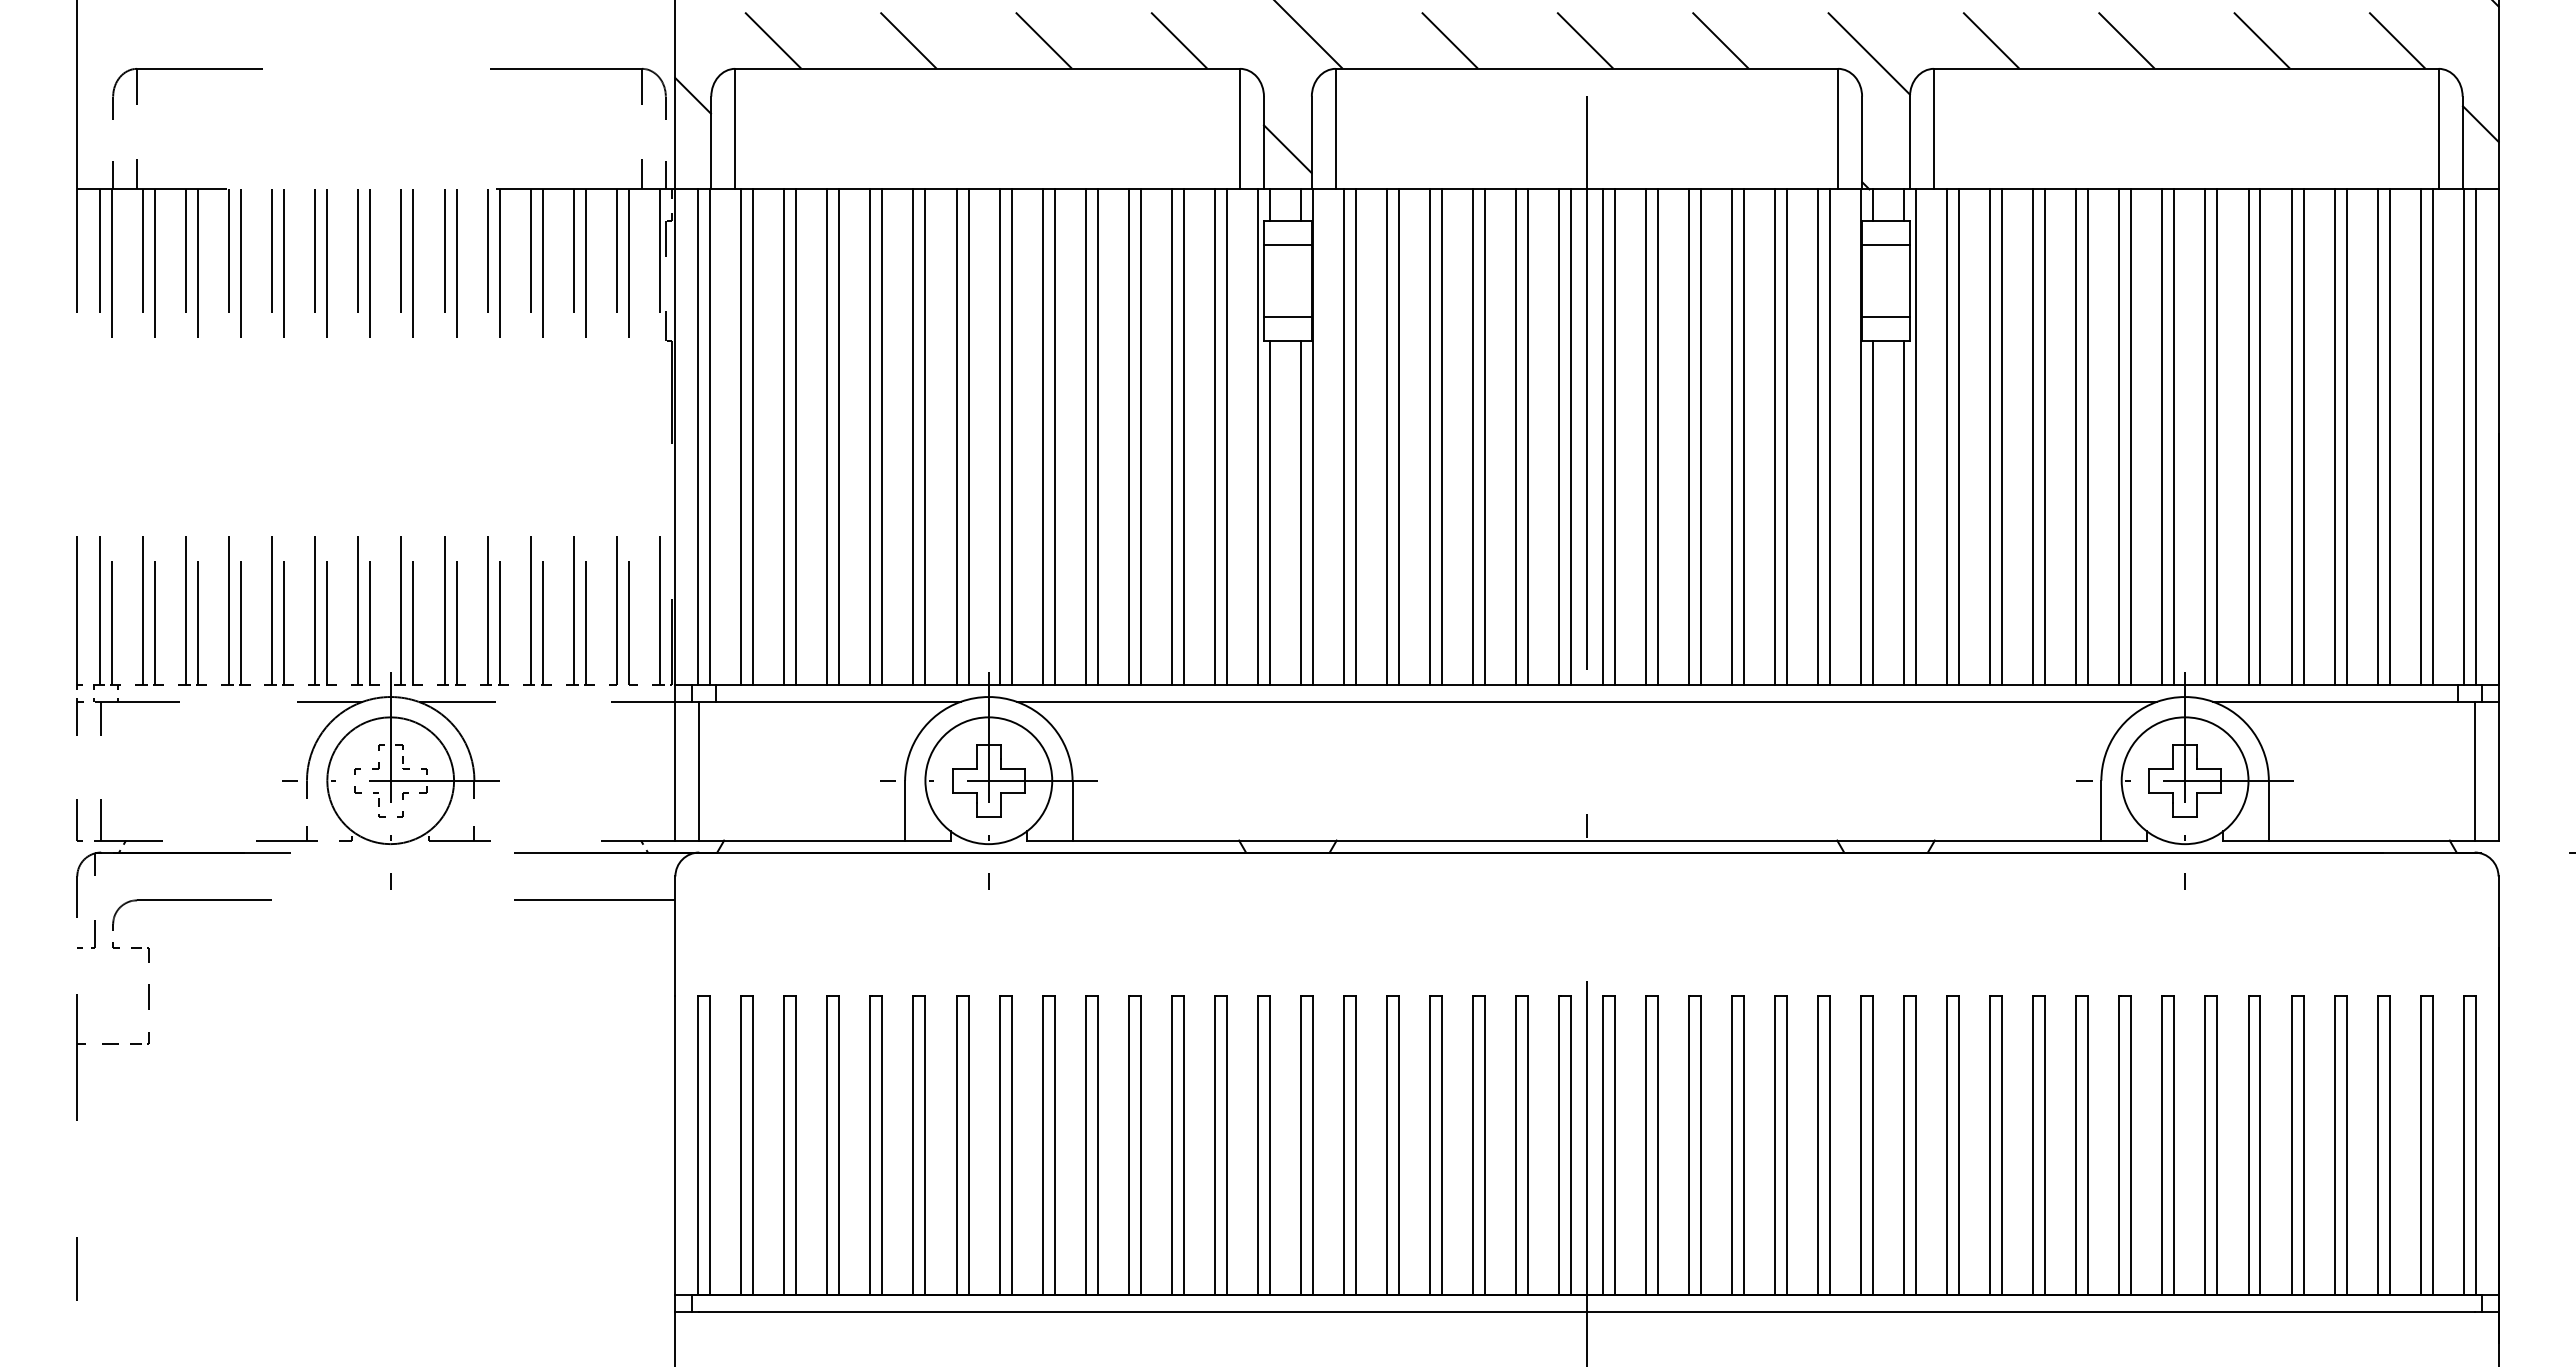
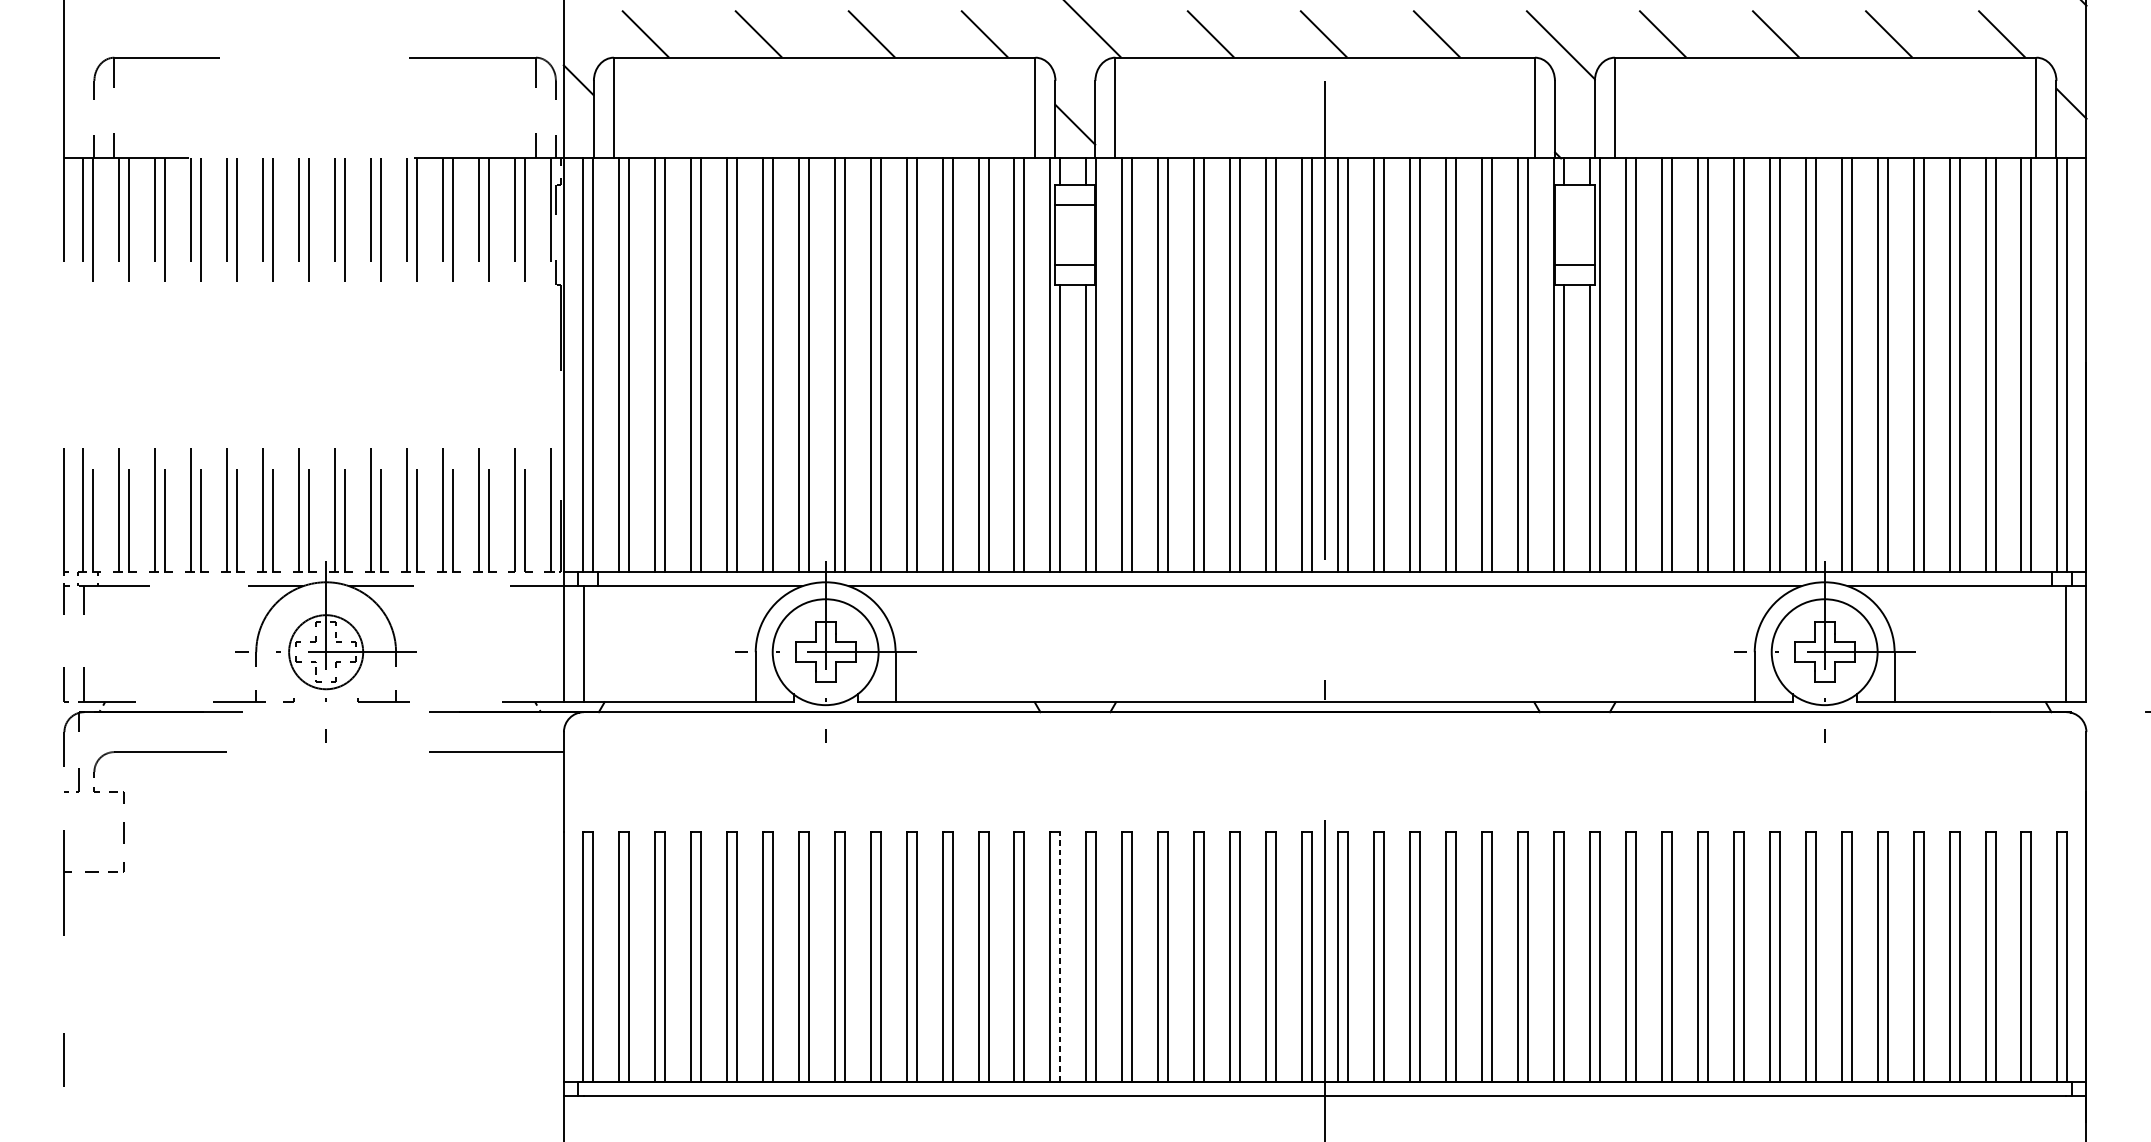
line: (1885, 244) -> (1574, 204), removed
circle: (390, 780) -> (325, 652), size x0.7
line: (1269, 1145) -> (1060, 956), solid -> dashed

